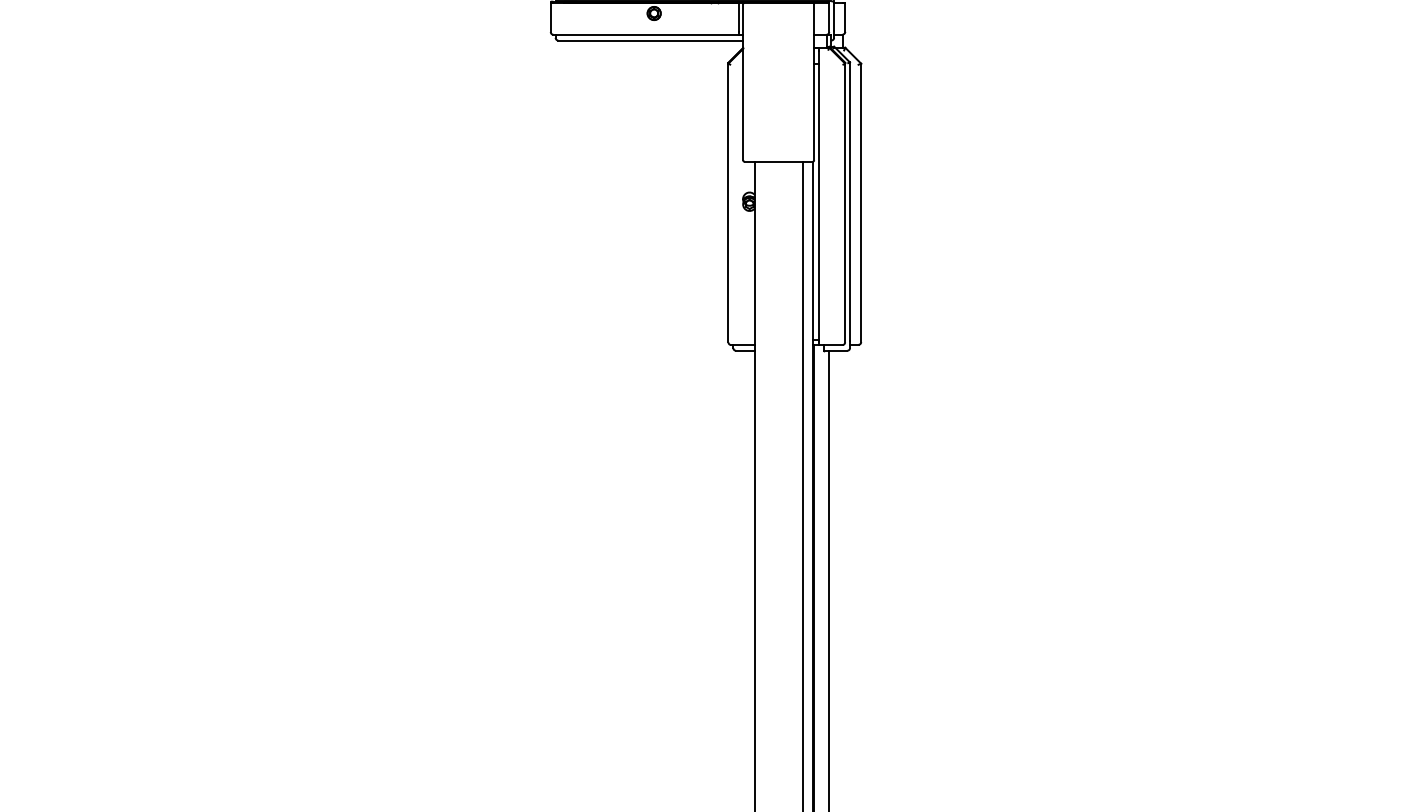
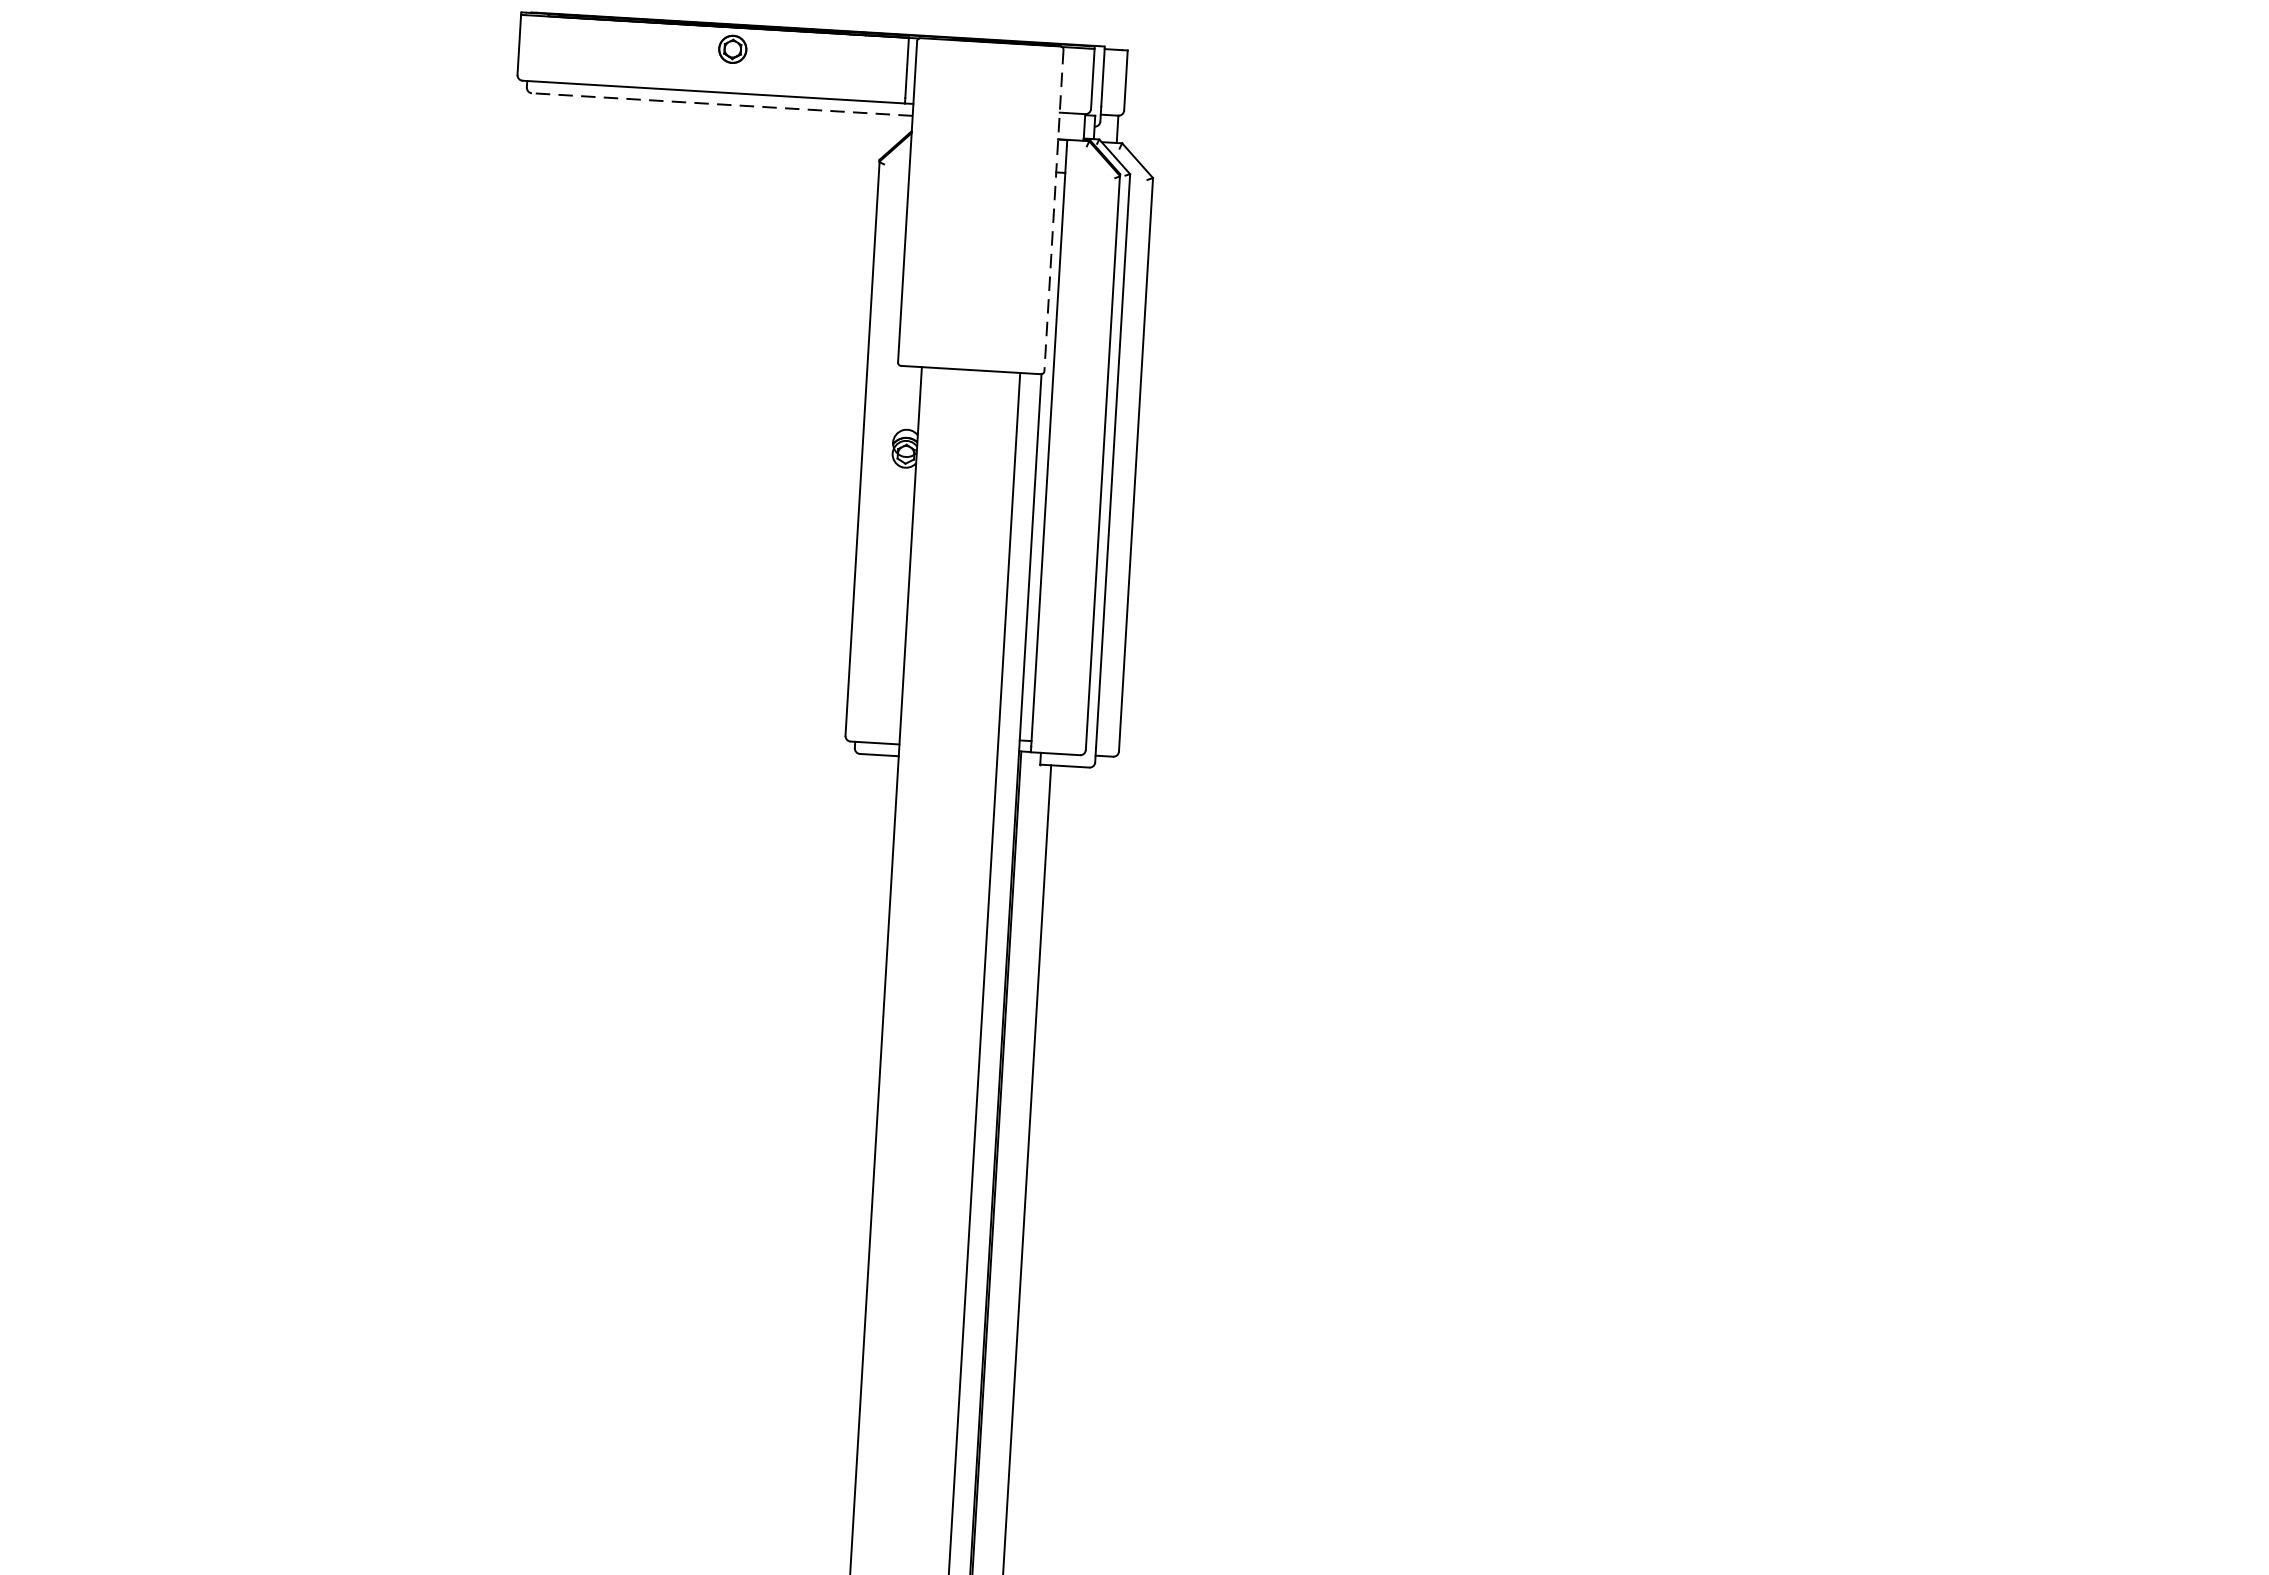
line: (650, 40) -> (721, 104), solid -> dashed
line: (814, 82) -> (1054, 211), solid -> dashed

